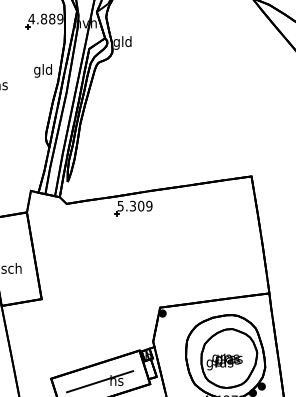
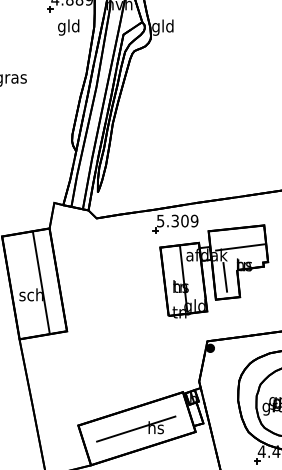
text: (42, 70) -> (68, 27), moved
part: (165, 248) -> (213, 271), added
line: (19, 257) -> (40, 281), added

